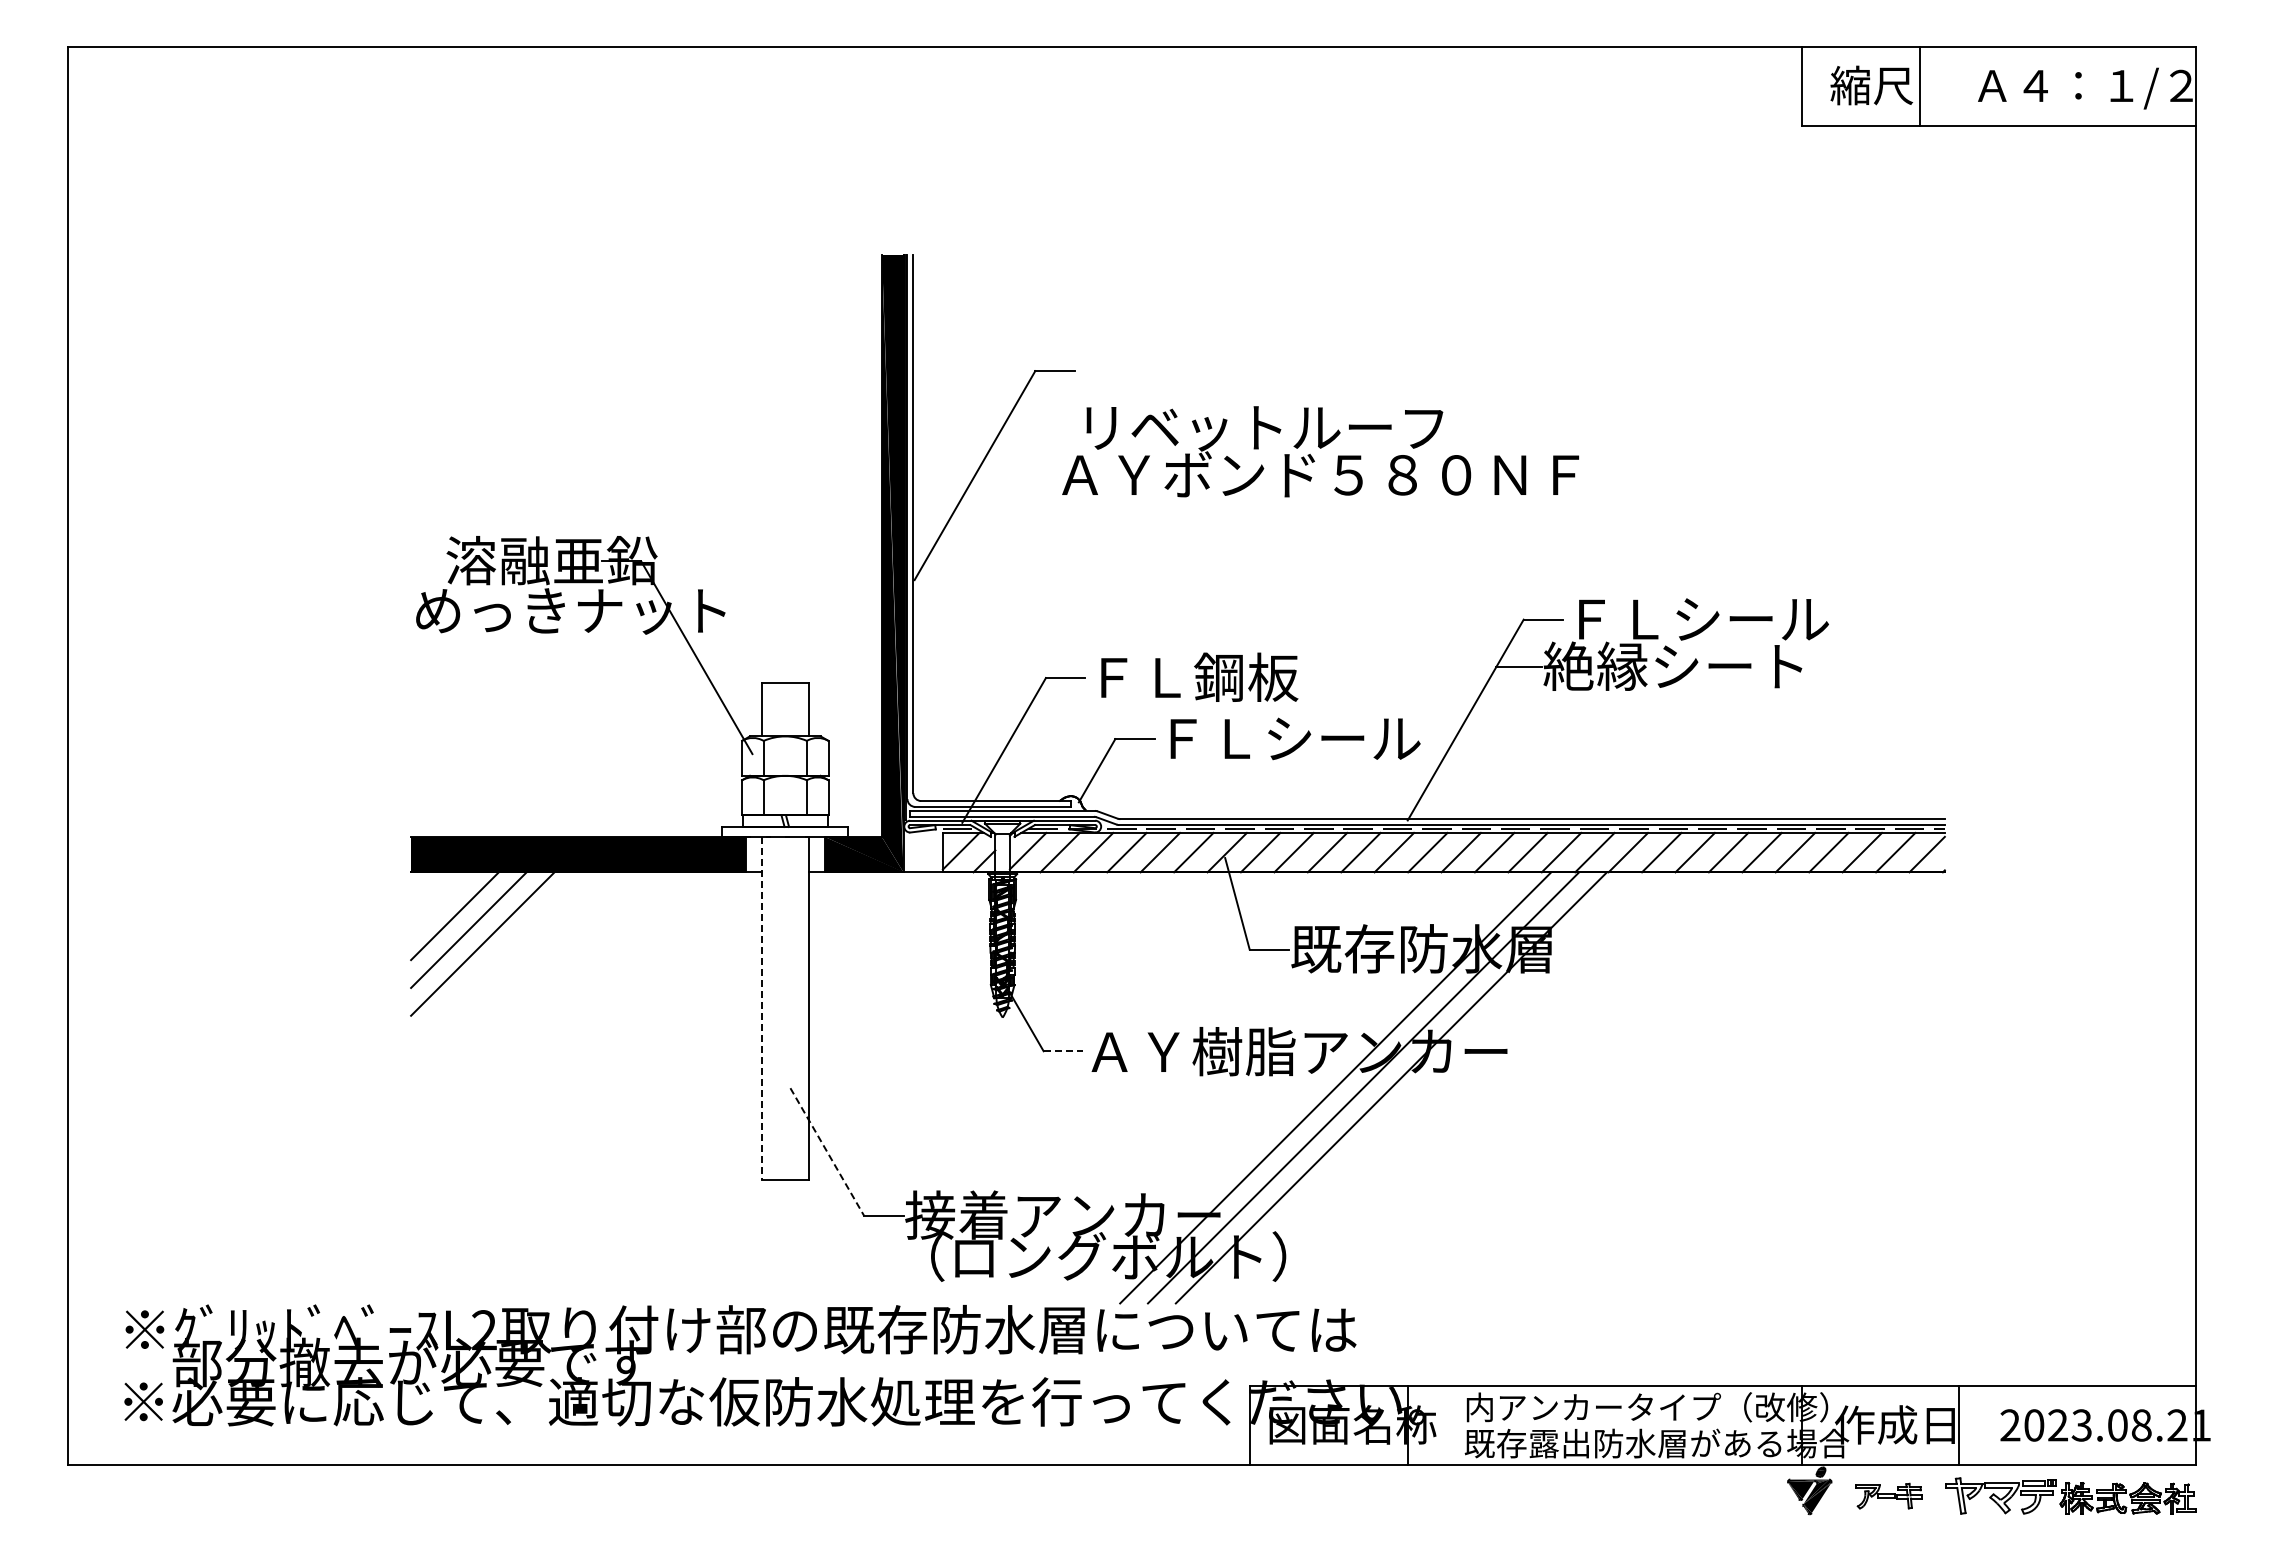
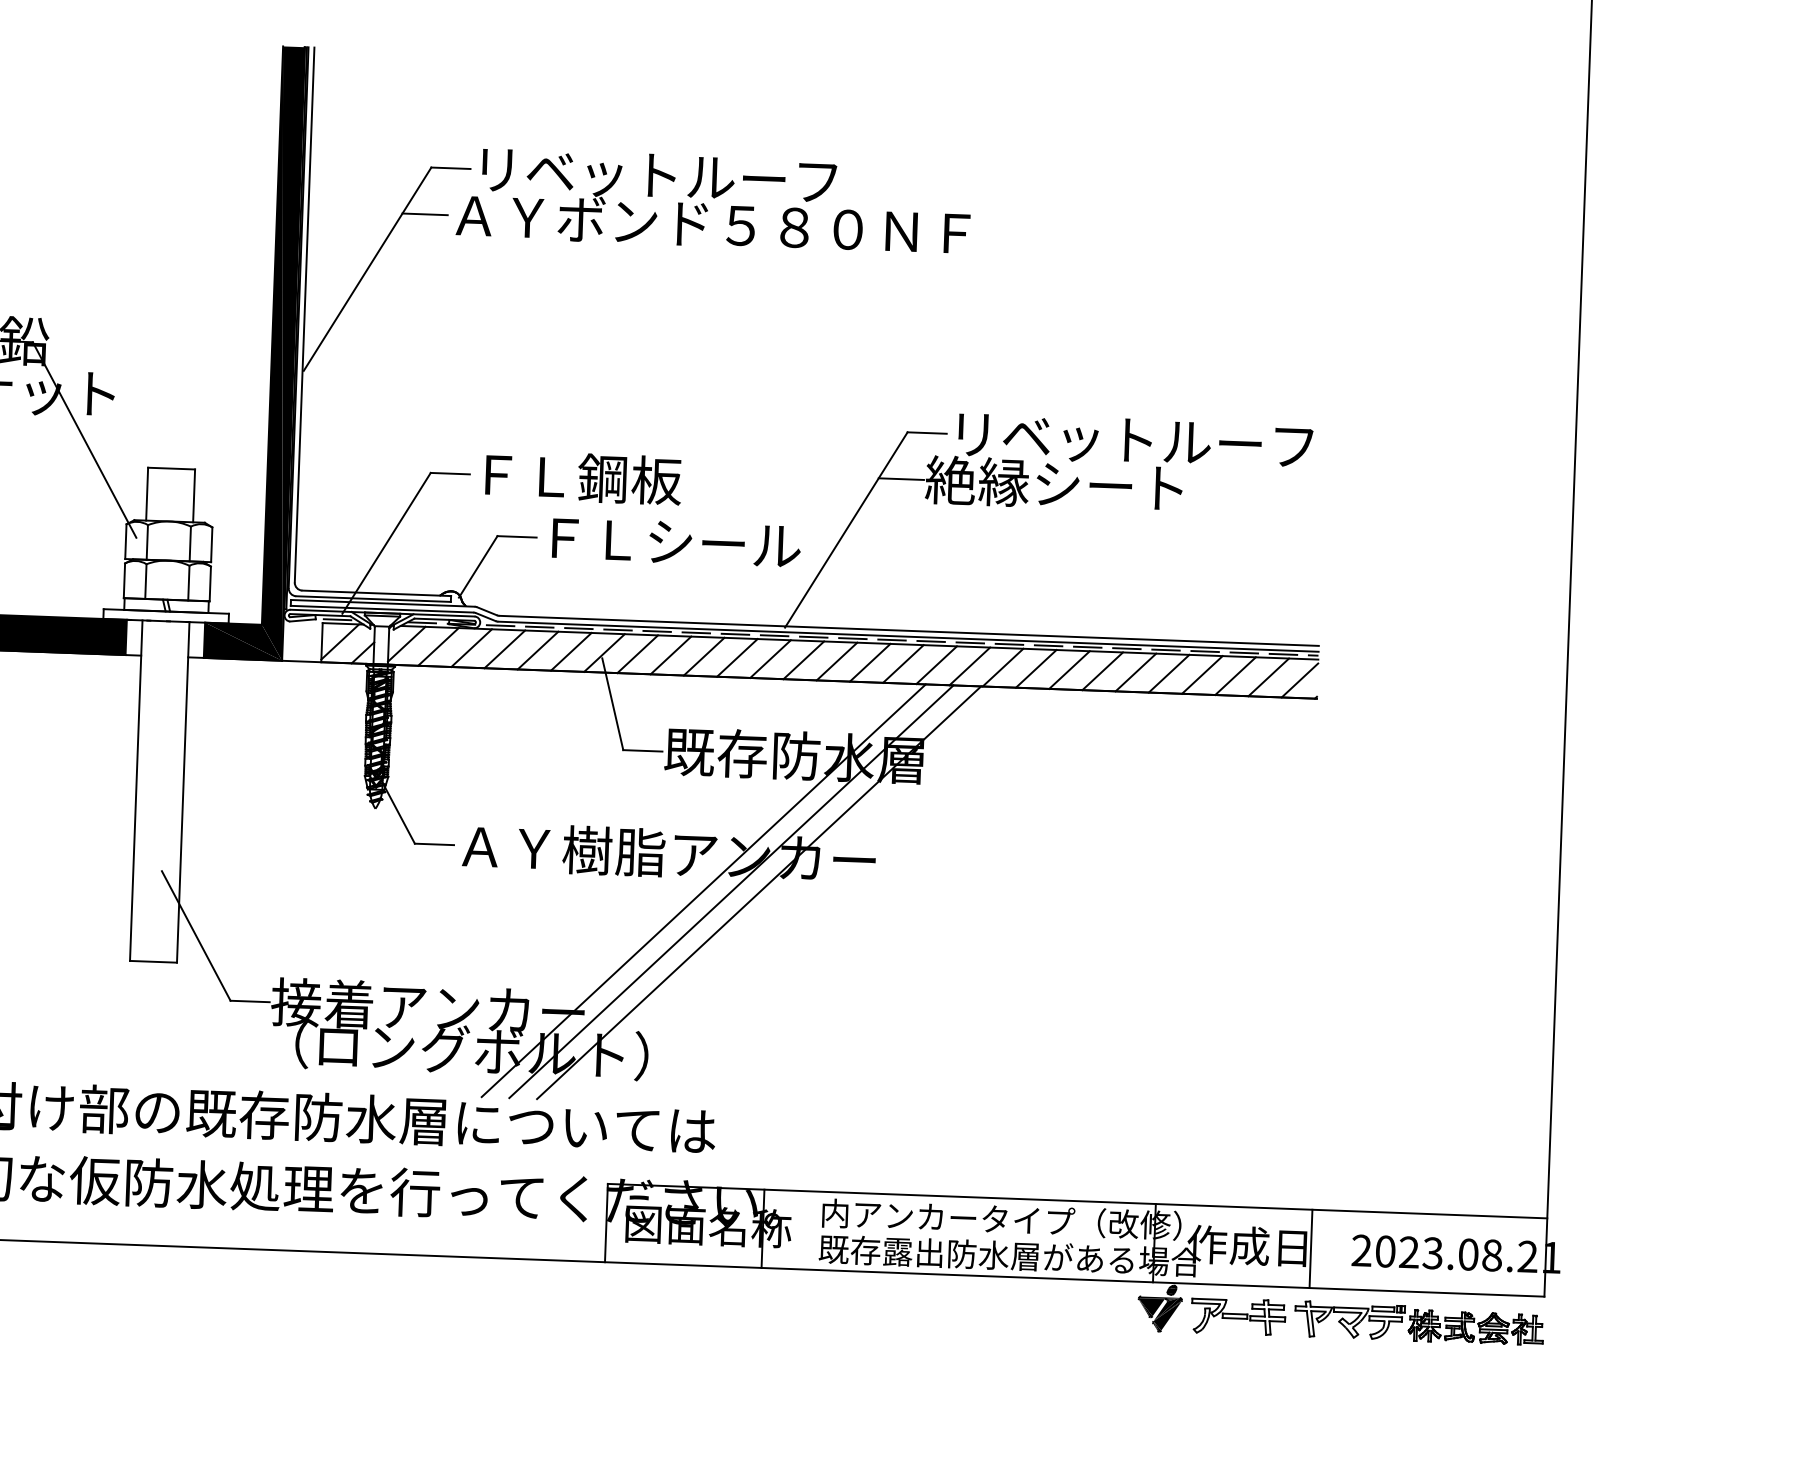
line: (1030, 418) -> (424, 214), added
text: (1320, 451) -> (713, 201), moved
text: (1753, 620) -> (1135, 441), ＦＬシール -> リベットルーフ
line: (761, 1008) -> (136, 790), dashed -> solid
line: (1063, 1051) -> (434, 844), dashed -> solid
line: (827, 1152) -> (196, 936), dashed -> solid
part: (1888, 1495) -> (1238, 1315), size x1.43

